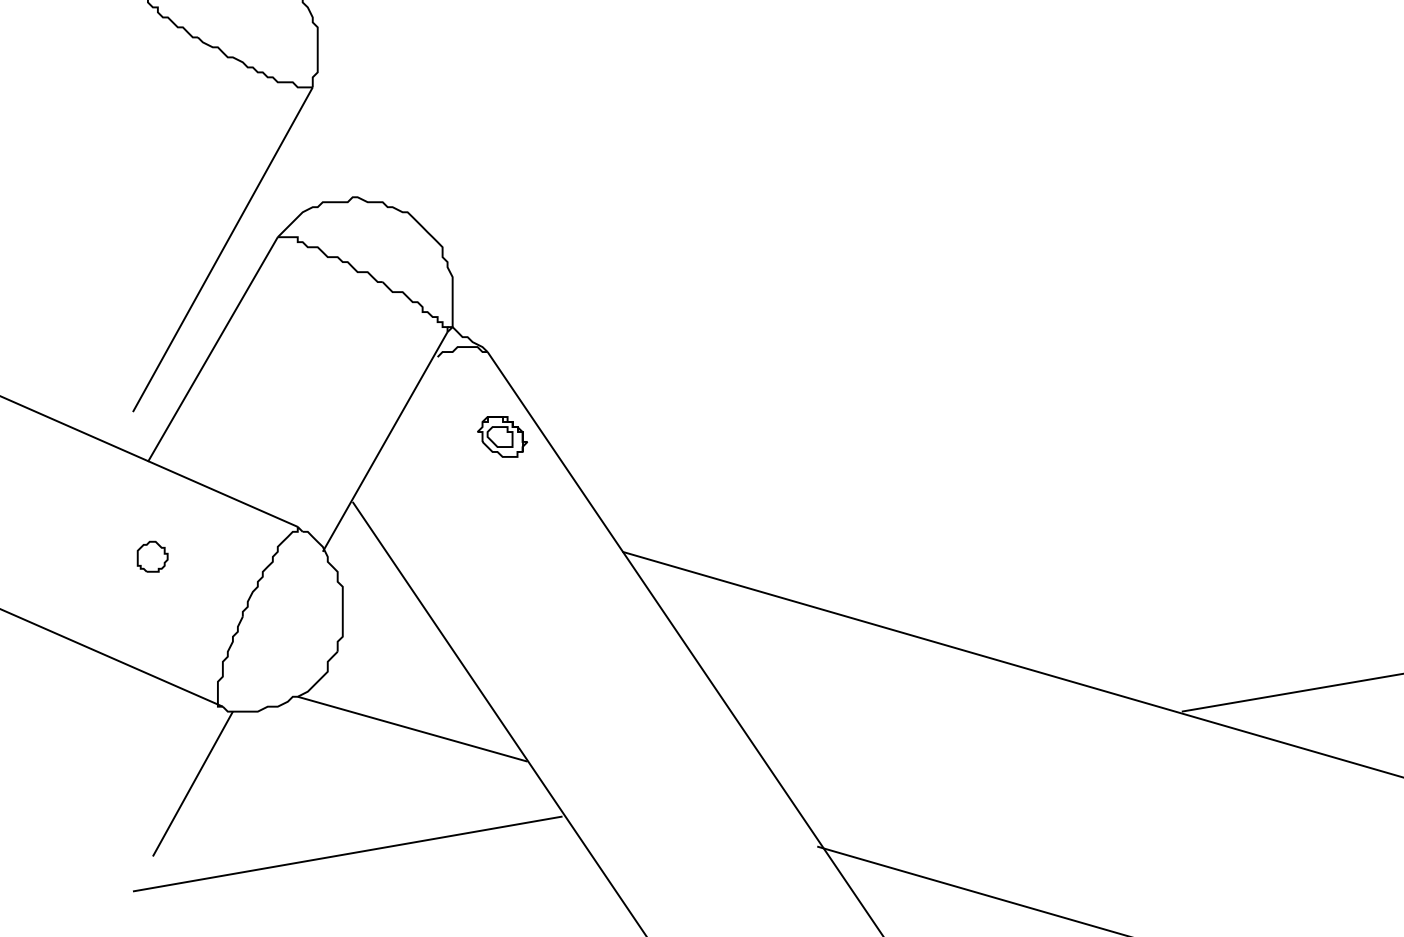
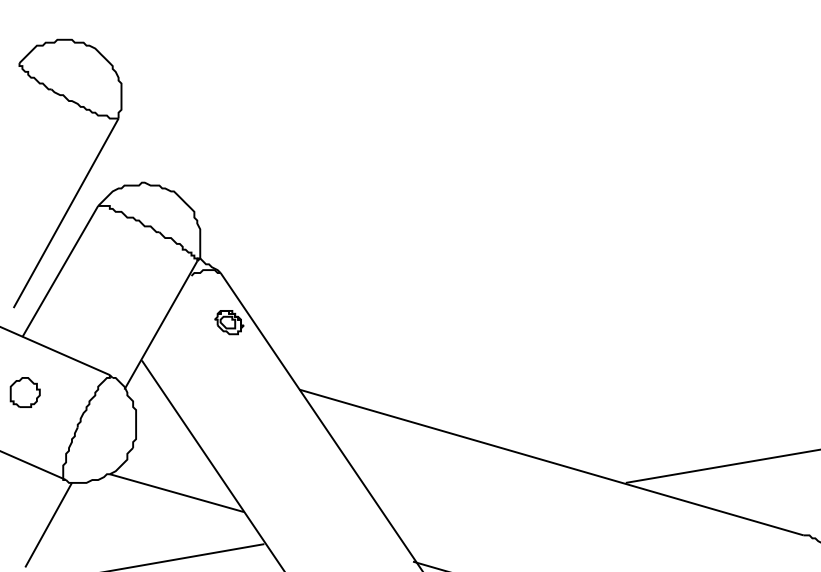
part: (151, 556) -> (24, 392), size x1.67

